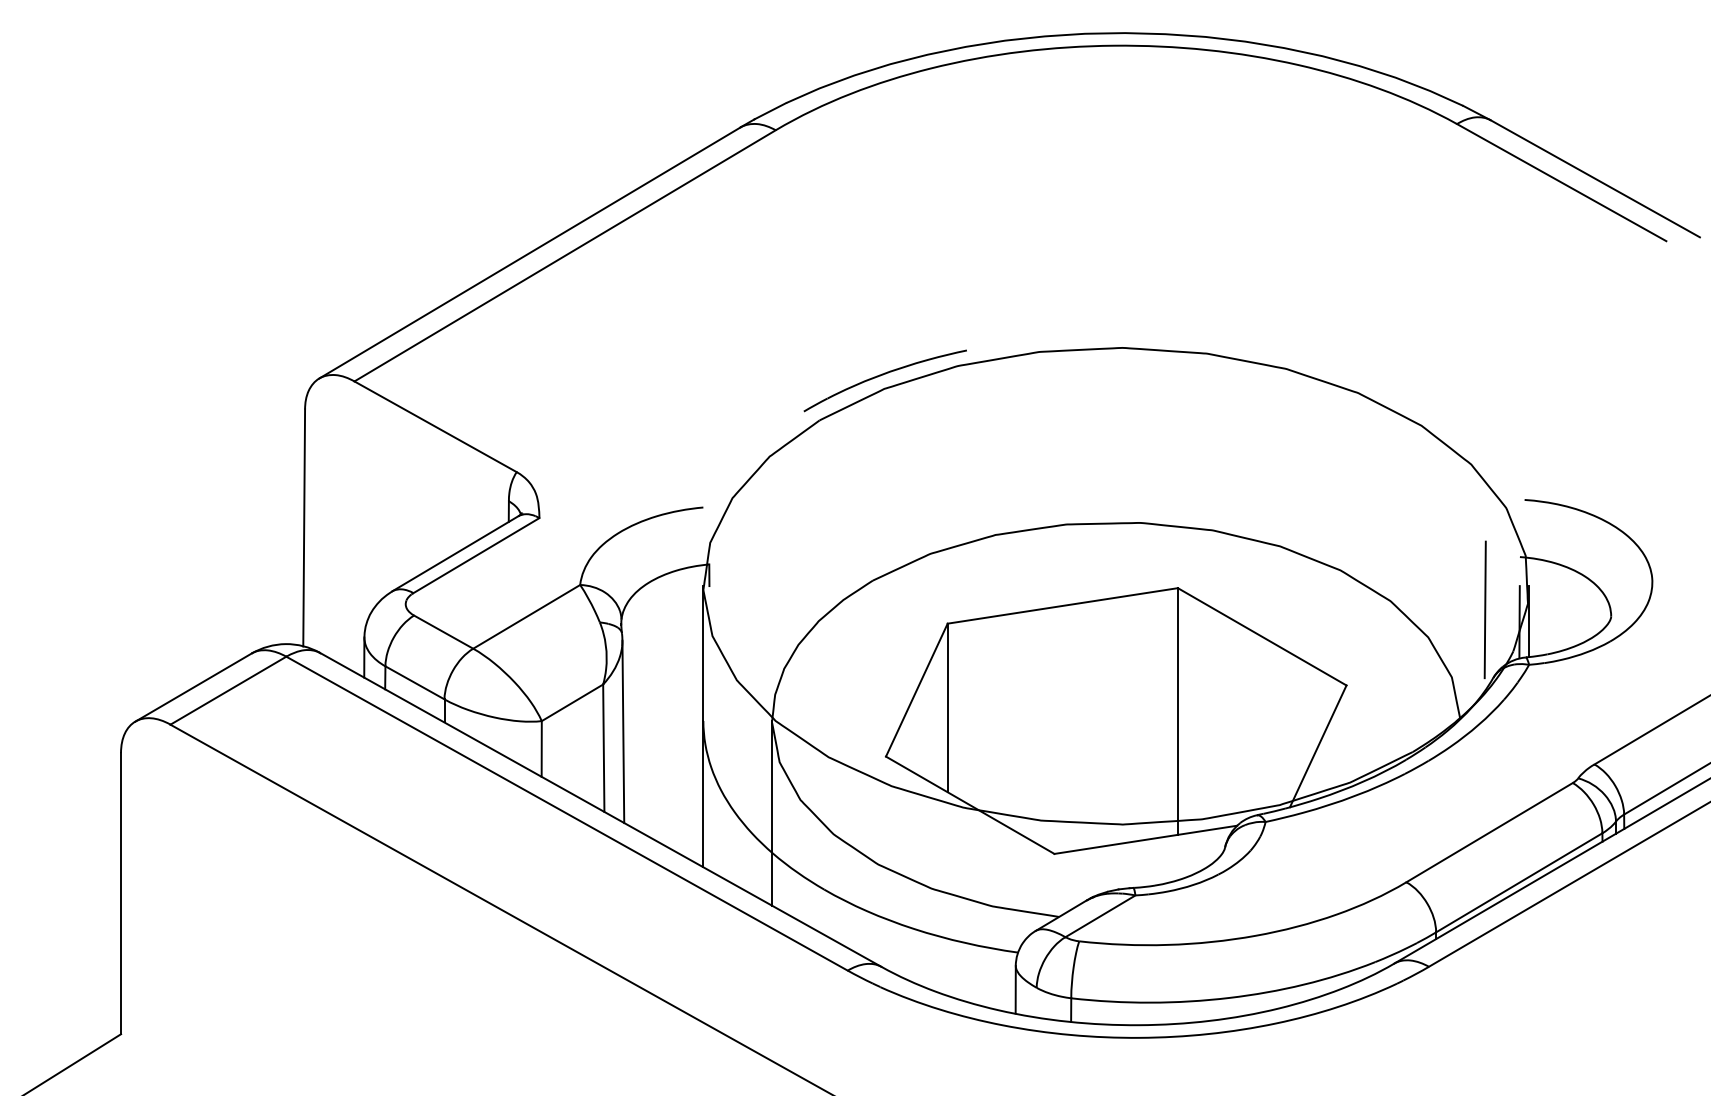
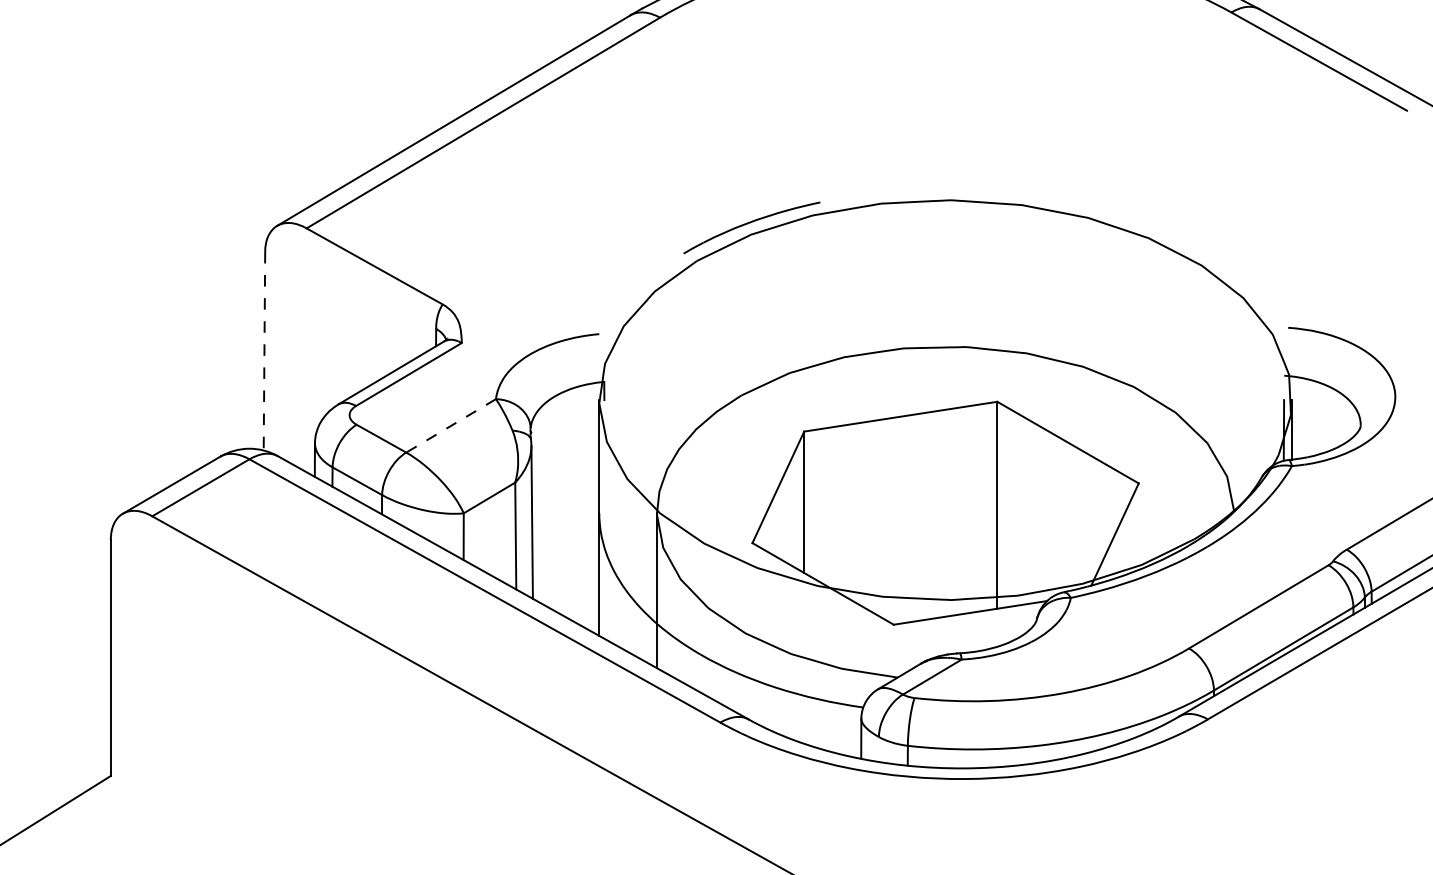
line: (304, 528) -> (264, 351), solid -> dashed
line: (1484, 609) -> (1254, 419), removed
line: (526, 617) -> (450, 426), solid -> dashed

